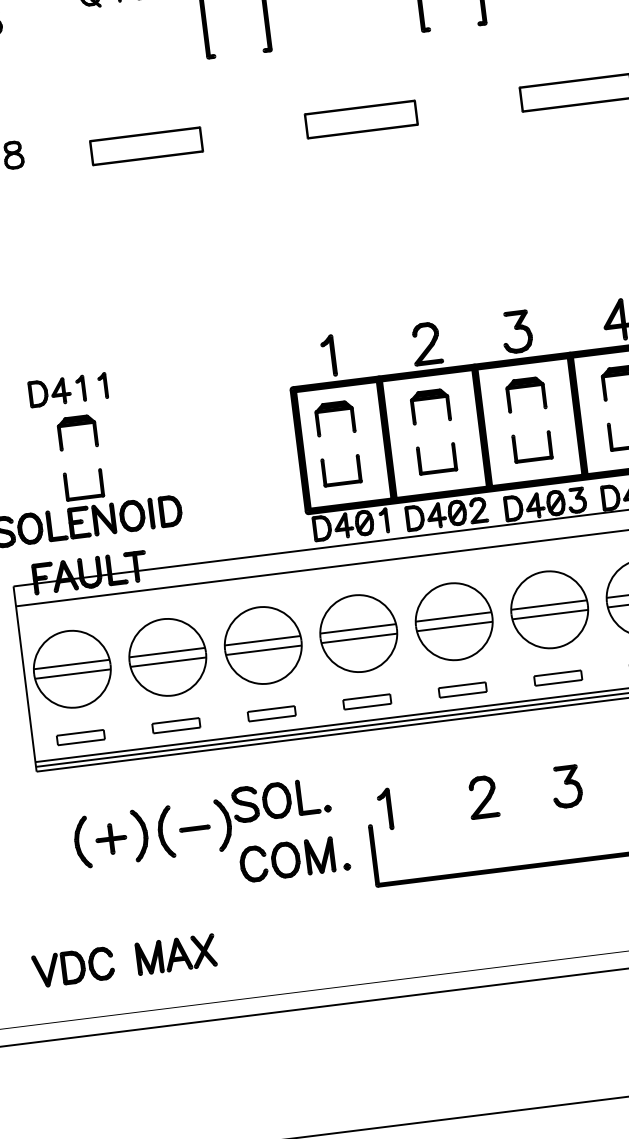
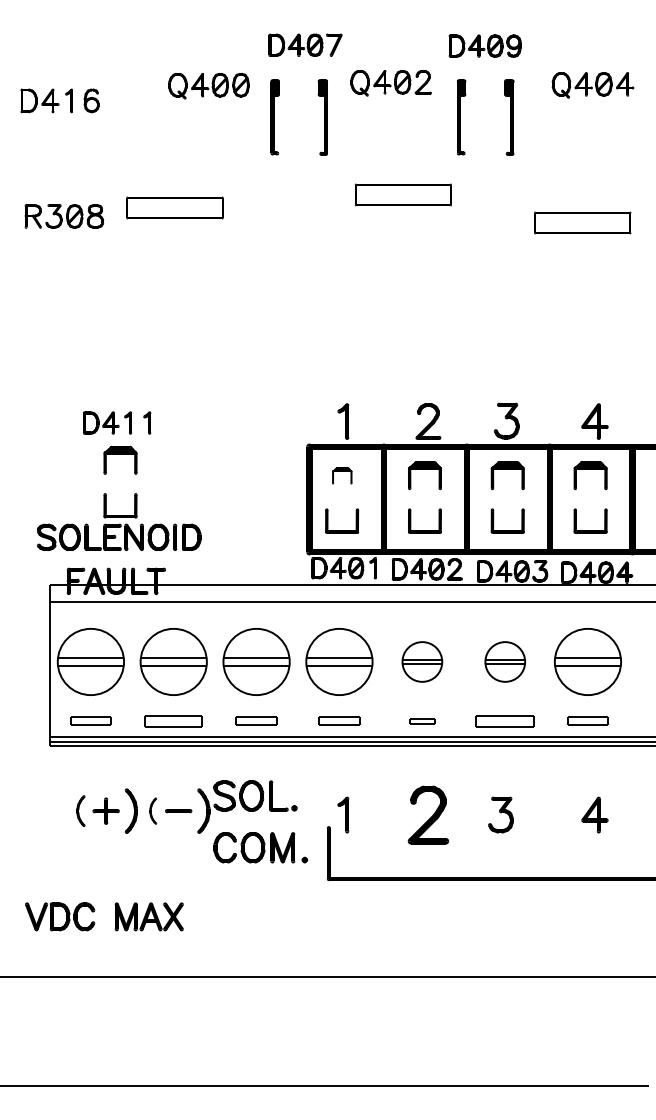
part: (360, 119) -> (402, 194), moved
part: (145, 145) -> (174, 207), moved
part: (335, 418) -> (342, 475), size x0.6
part: (550, 609) -> (505, 661), size x0.6
part: (454, 621) -> (422, 661), size x0.6
part: (558, 677) -> (505, 720), size x1.4
part: (462, 689) -> (422, 720), size x0.6
part: (175, 724) -> (173, 720), size x1.4
part: (483, 796) -> (428, 814), size x1.6
part: (164, 831) -> (152, 810), size x0.6
part: (81, 841) -> (80, 810), size x0.7

